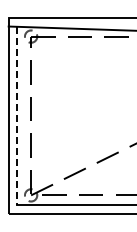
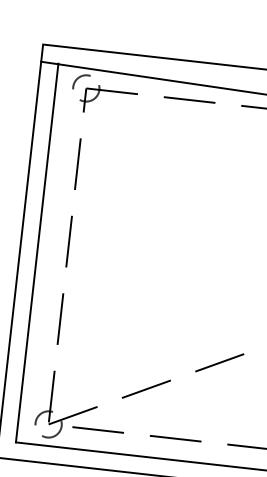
line: (16, 116) -> (36, 254), dashed -> solid

